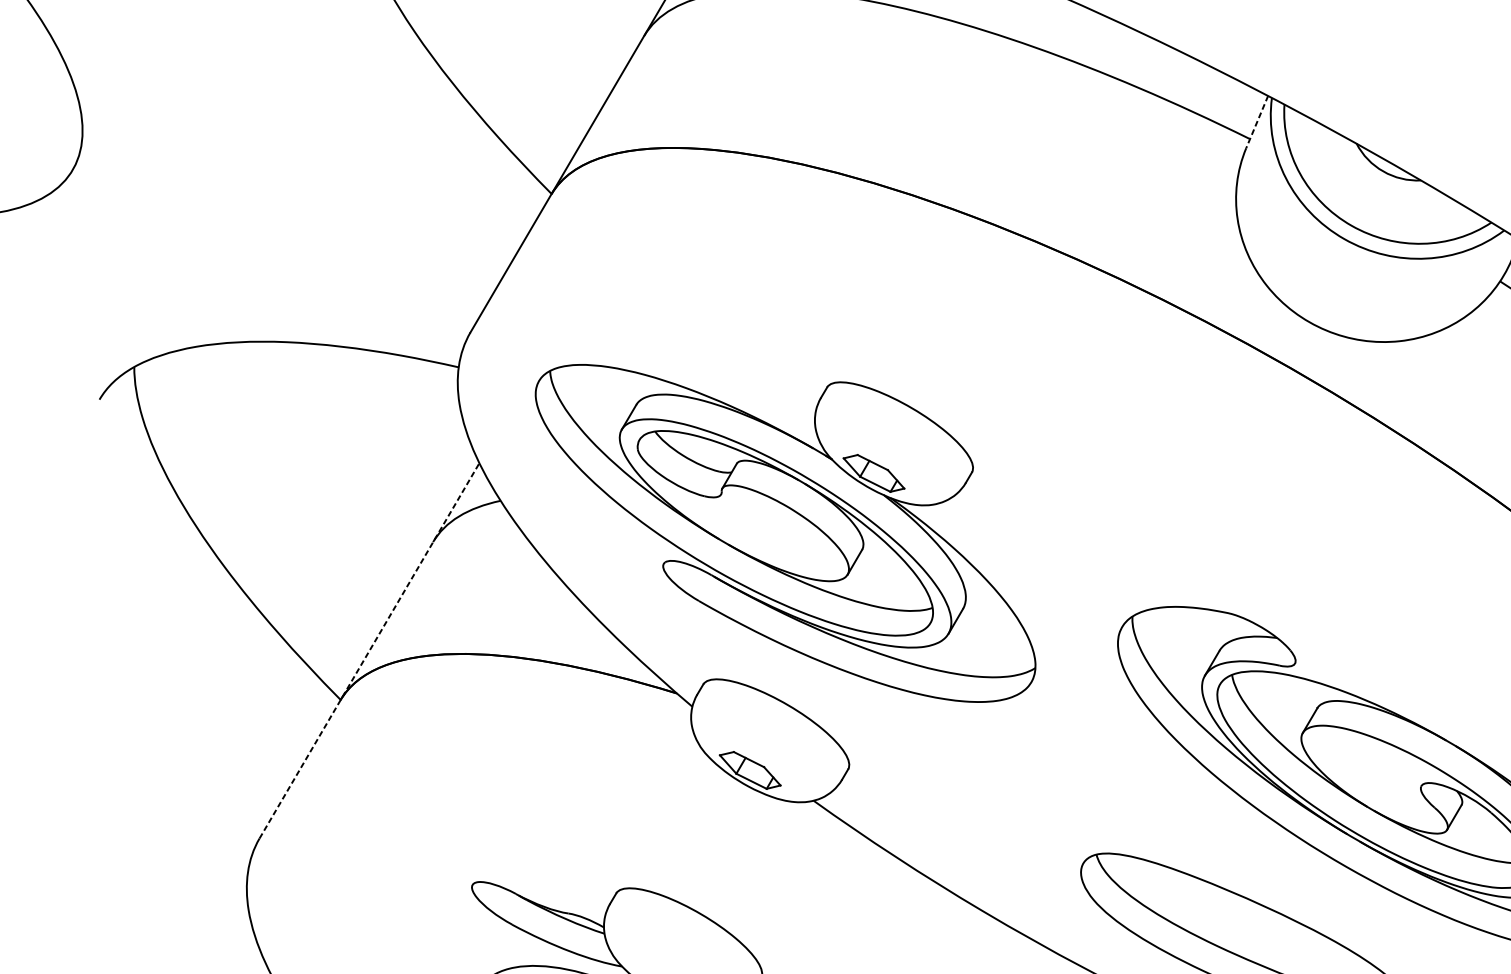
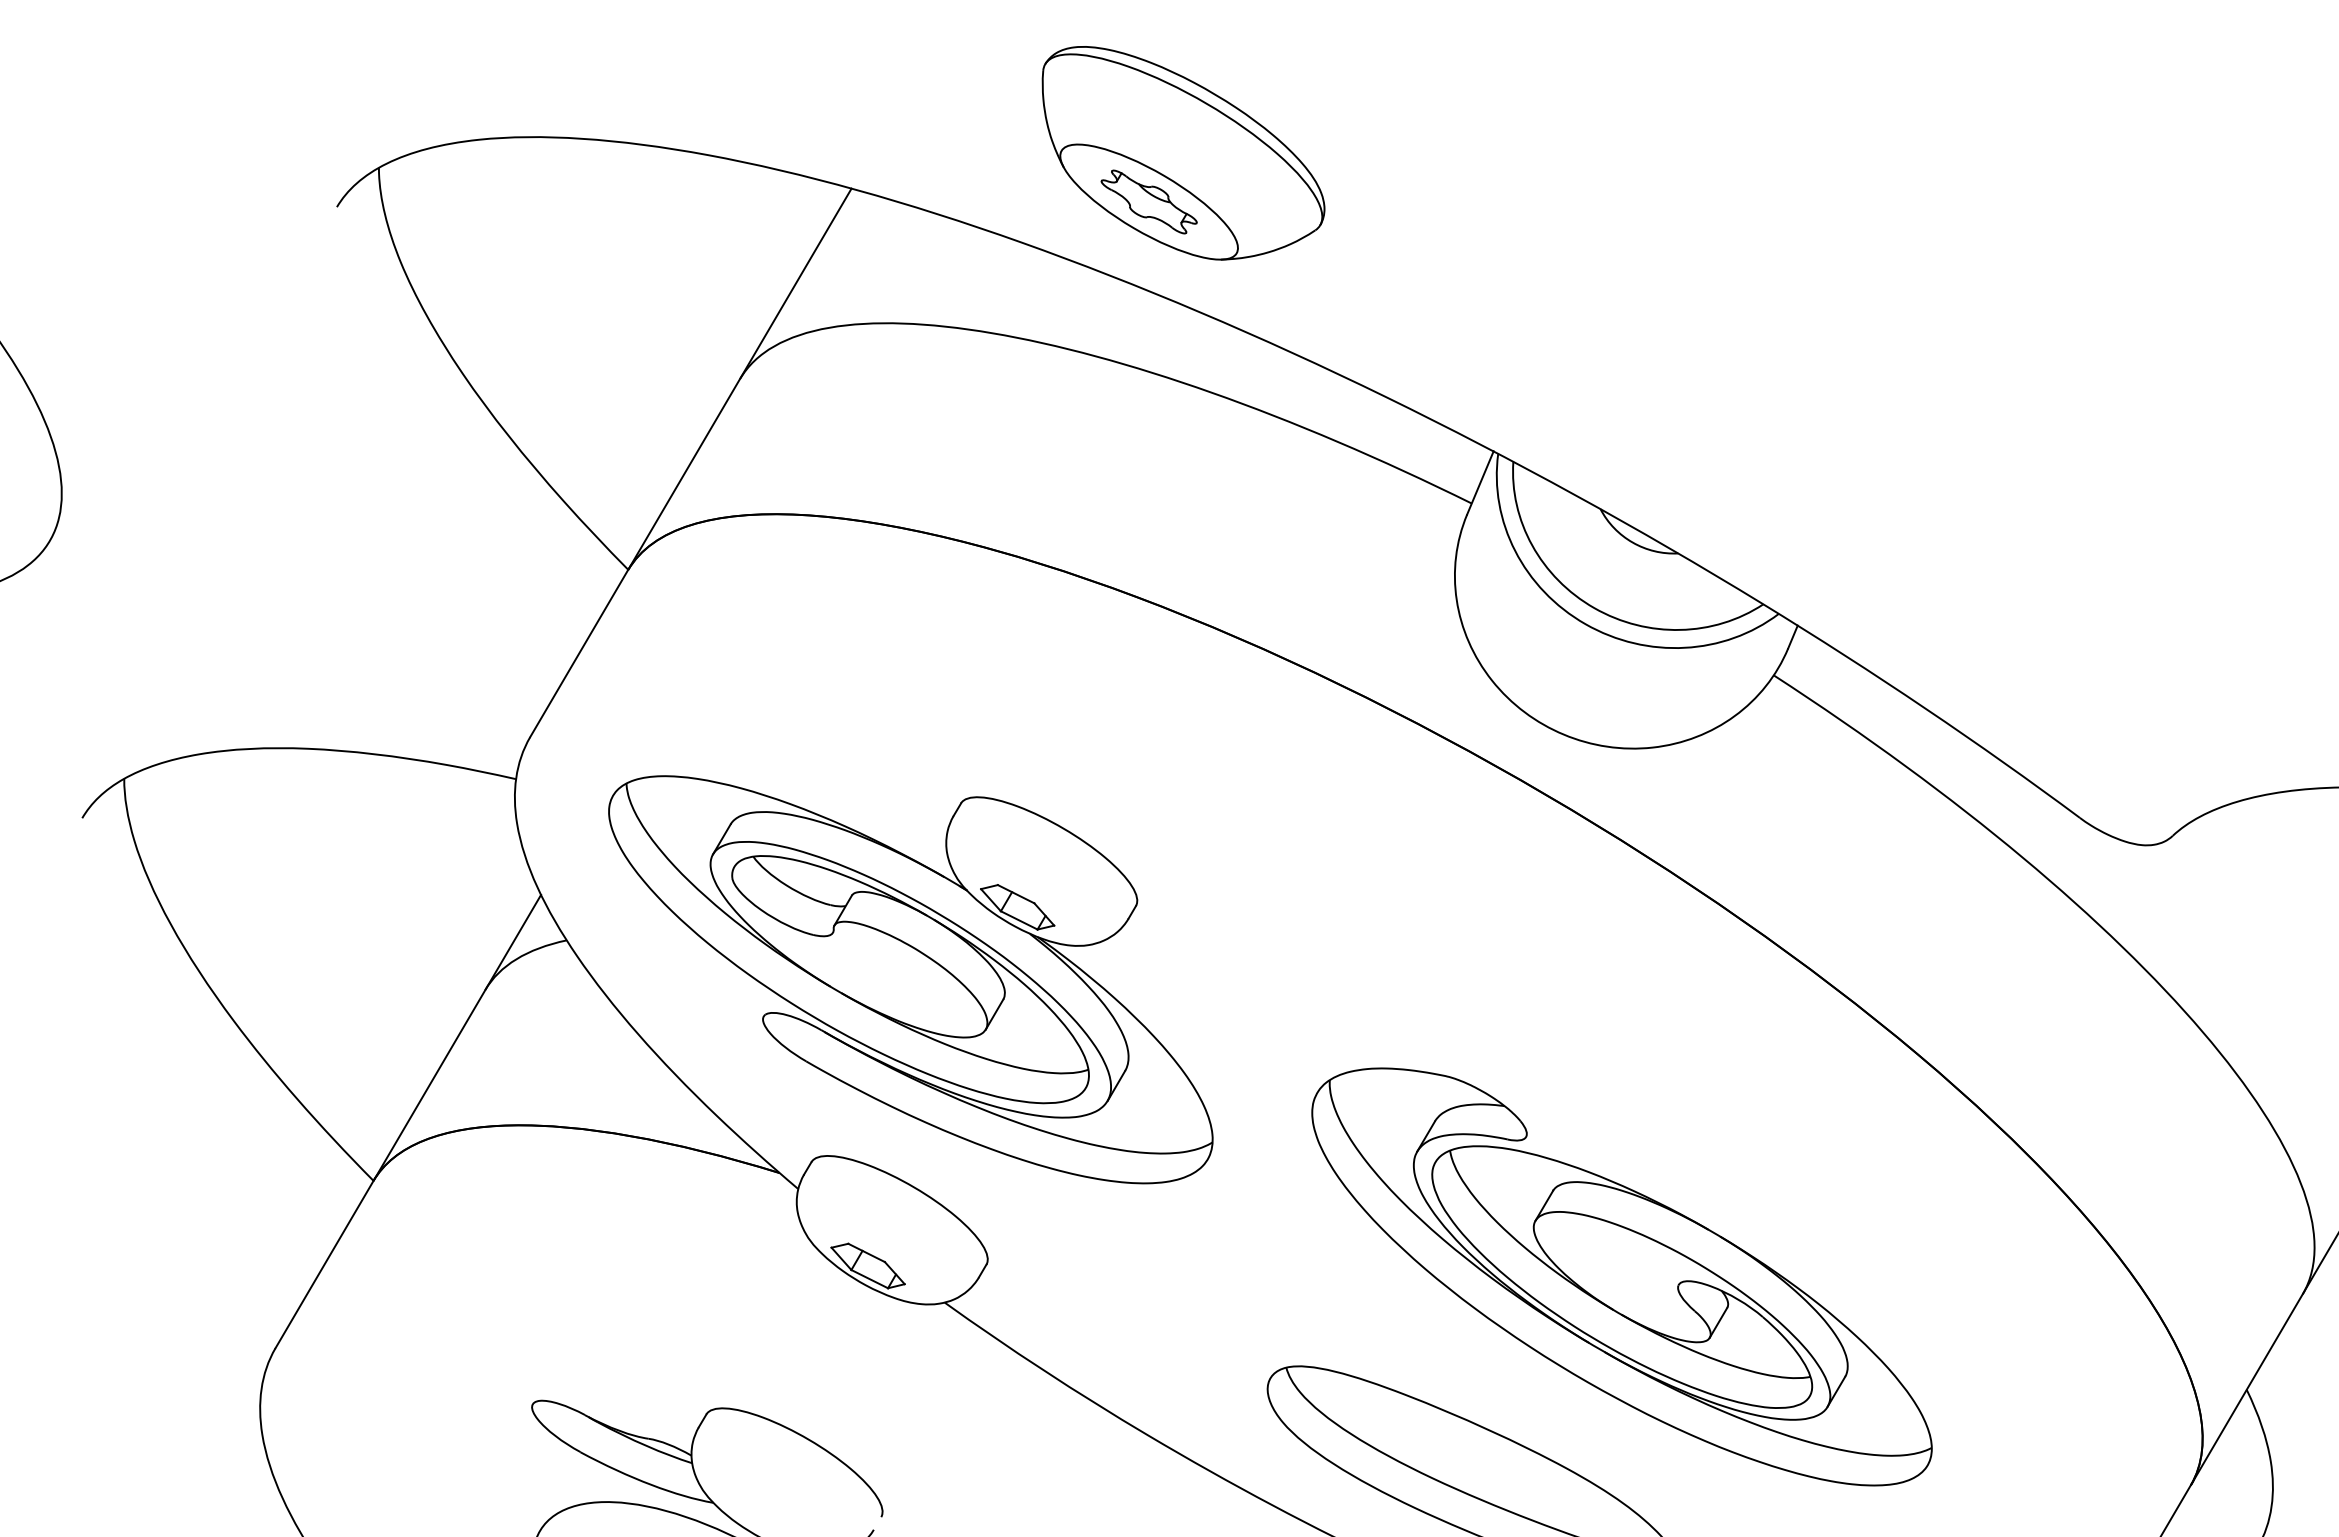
line: (1257, 122) -> (1480, 483), dashed -> solid
line: (369, 650) -> (408, 1121), dashed -> solid

